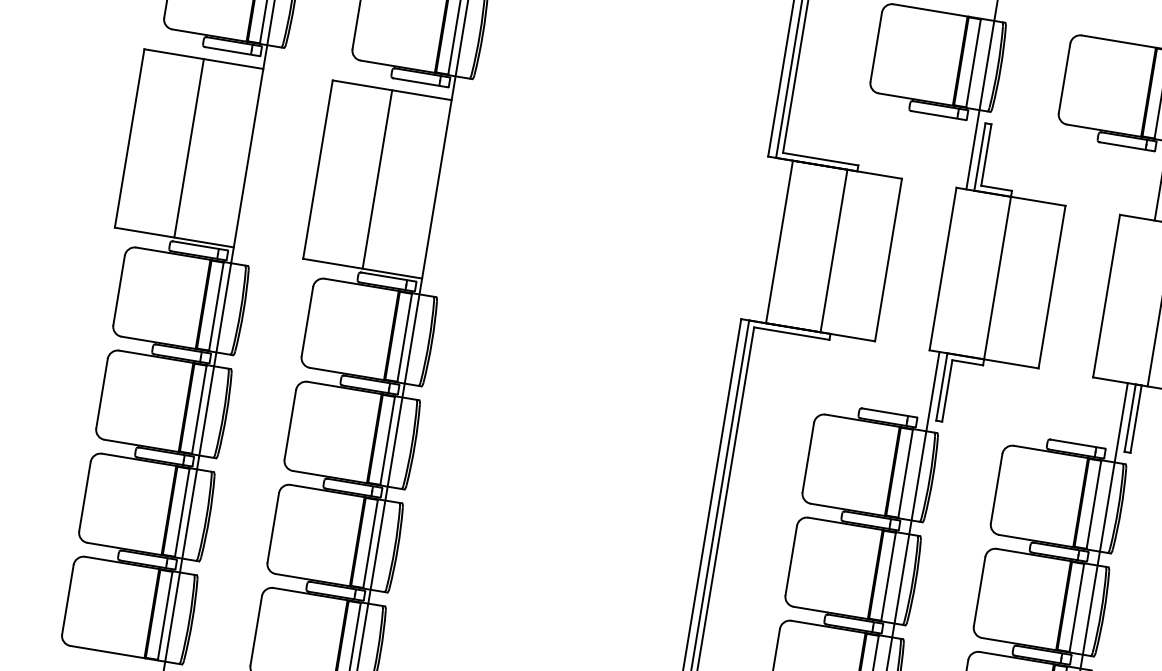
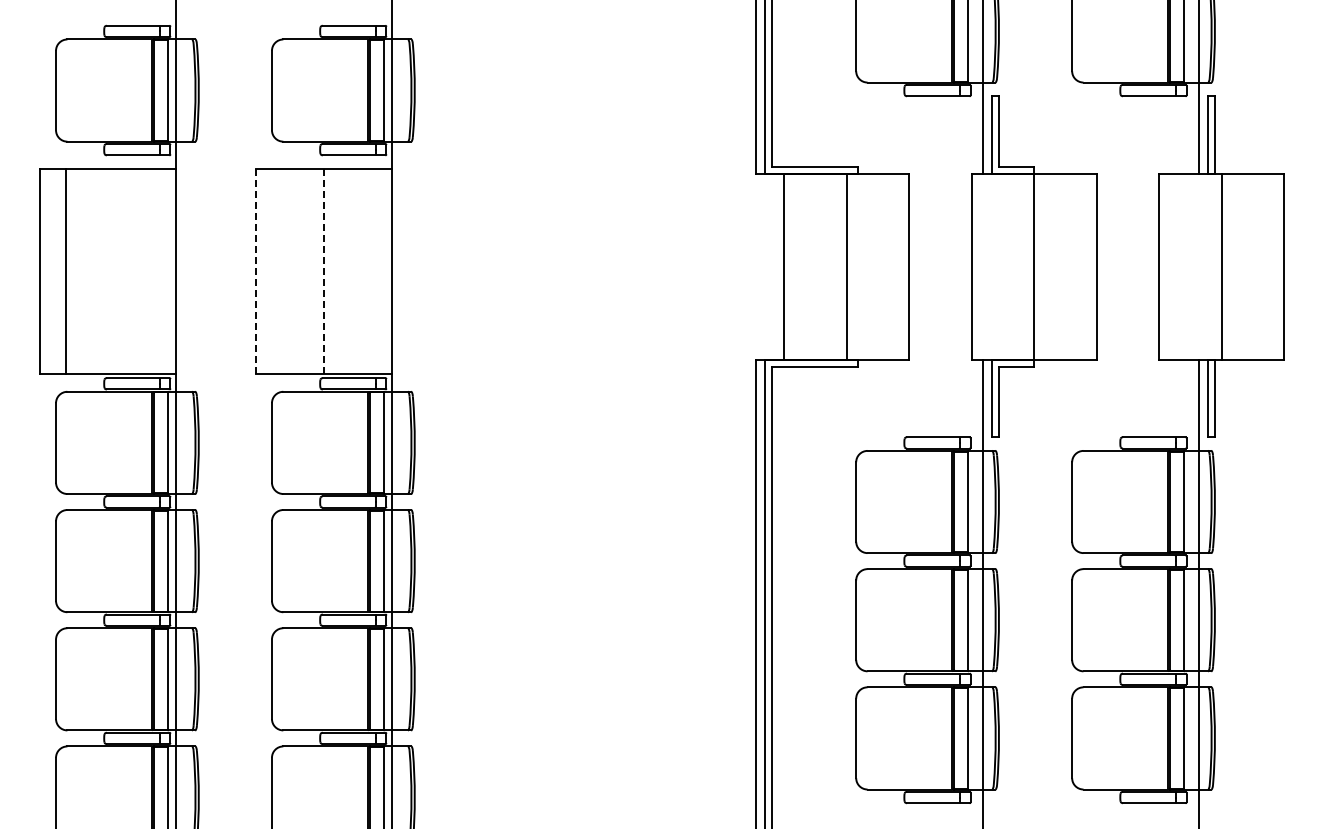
line: (188, 147) -> (65, 270), moved
line: (317, 169) -> (255, 271), solid -> dashed
line: (377, 179) -> (323, 271), solid -> dashed

